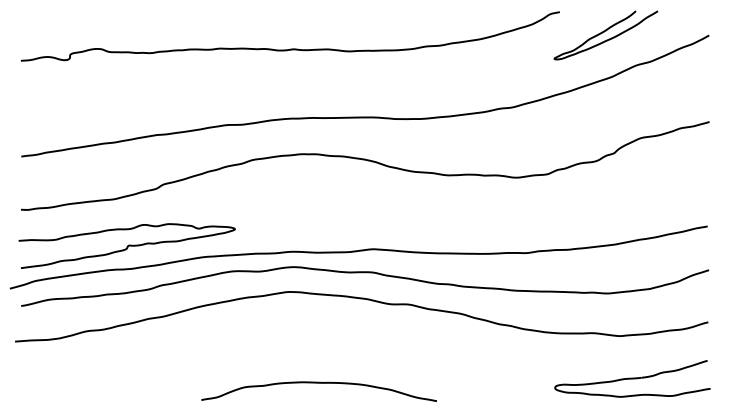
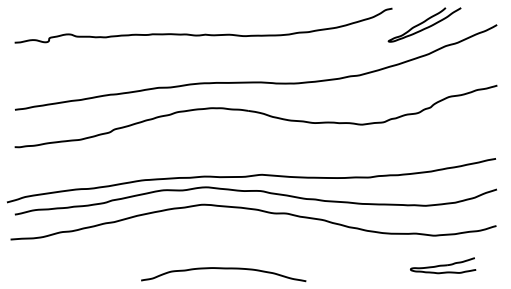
curve: (127, 245) -> (89, 172), removed
part: (632, 378) -> (443, 265), size x0.6

